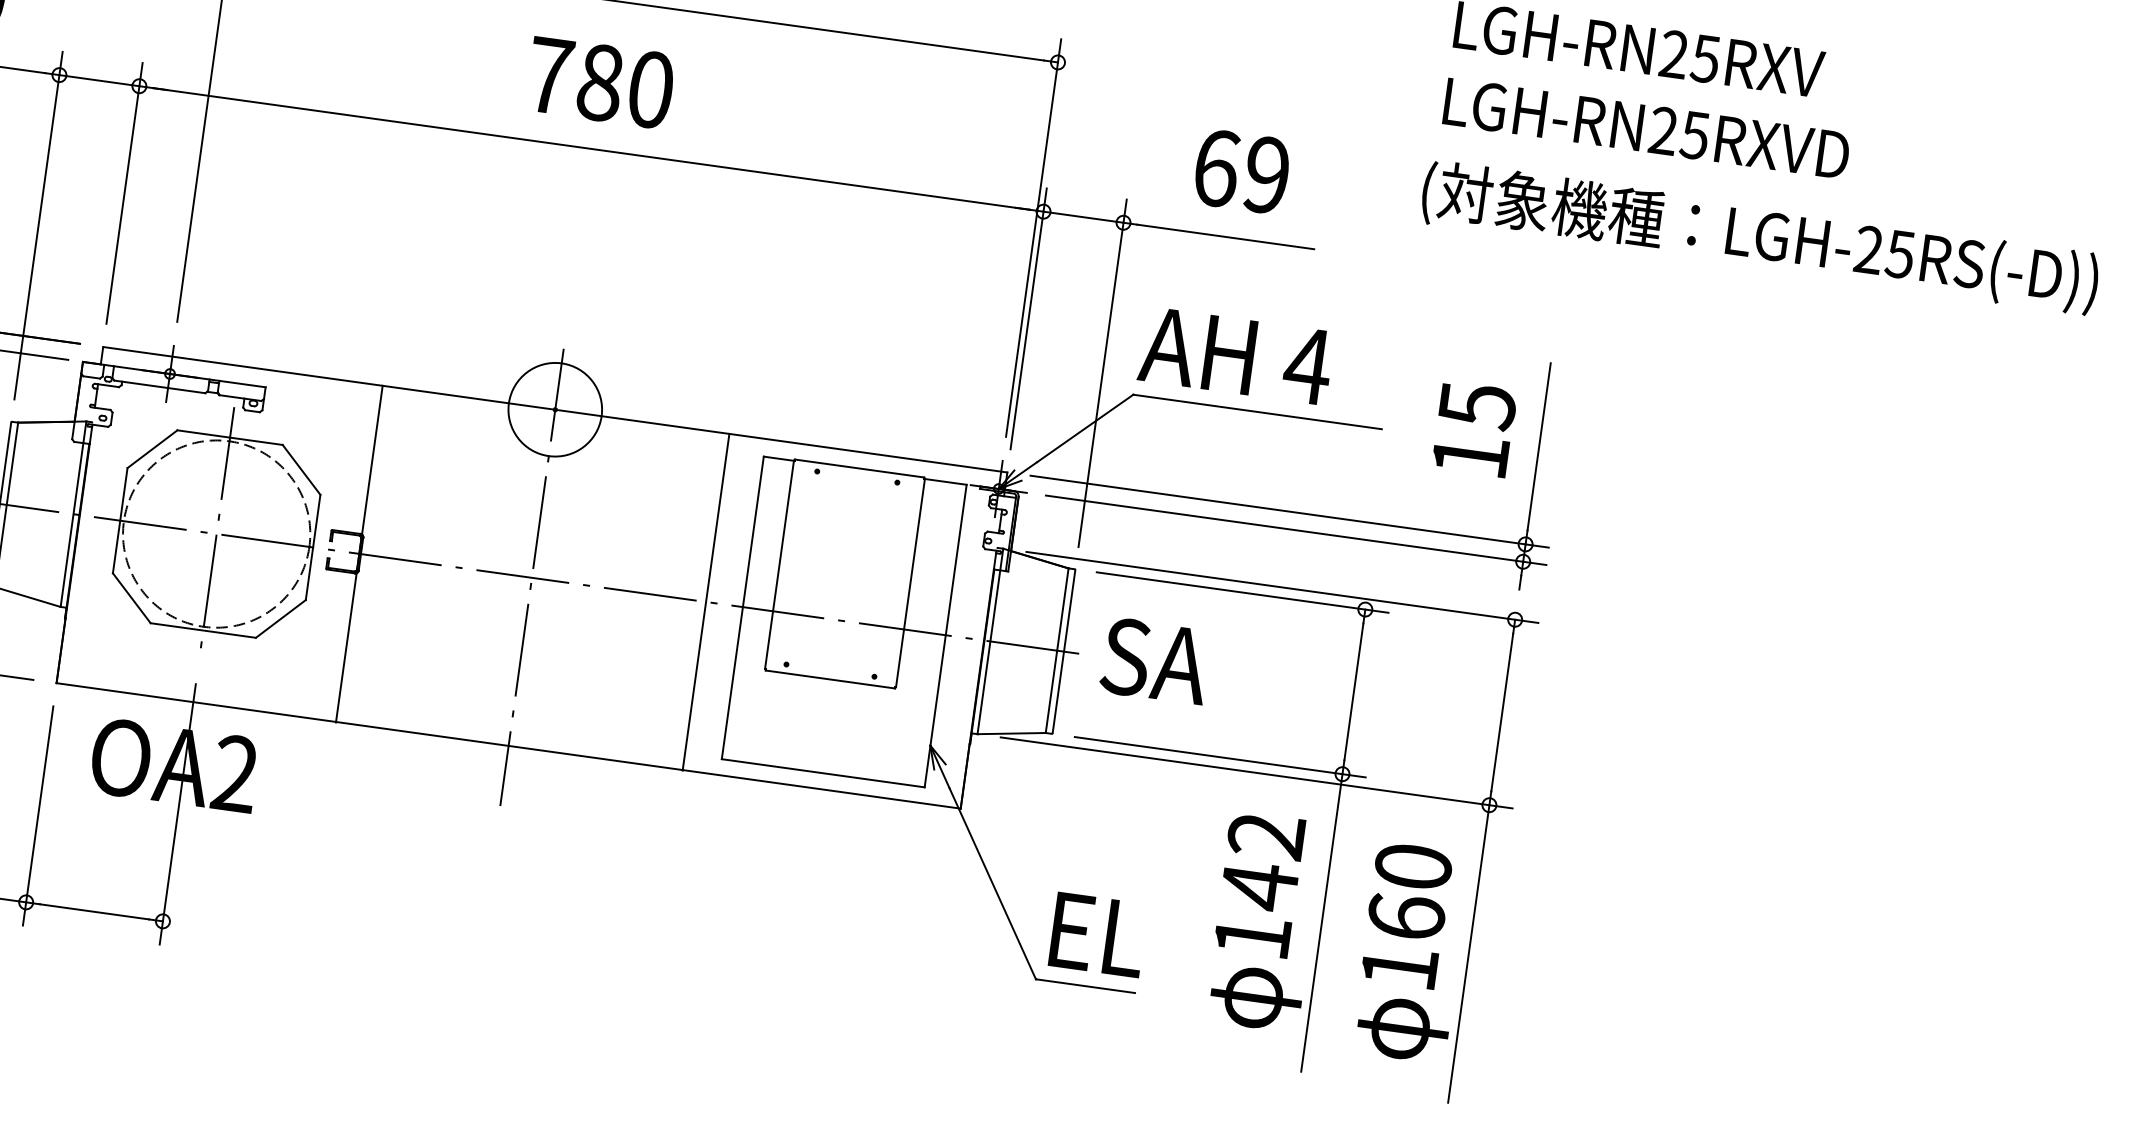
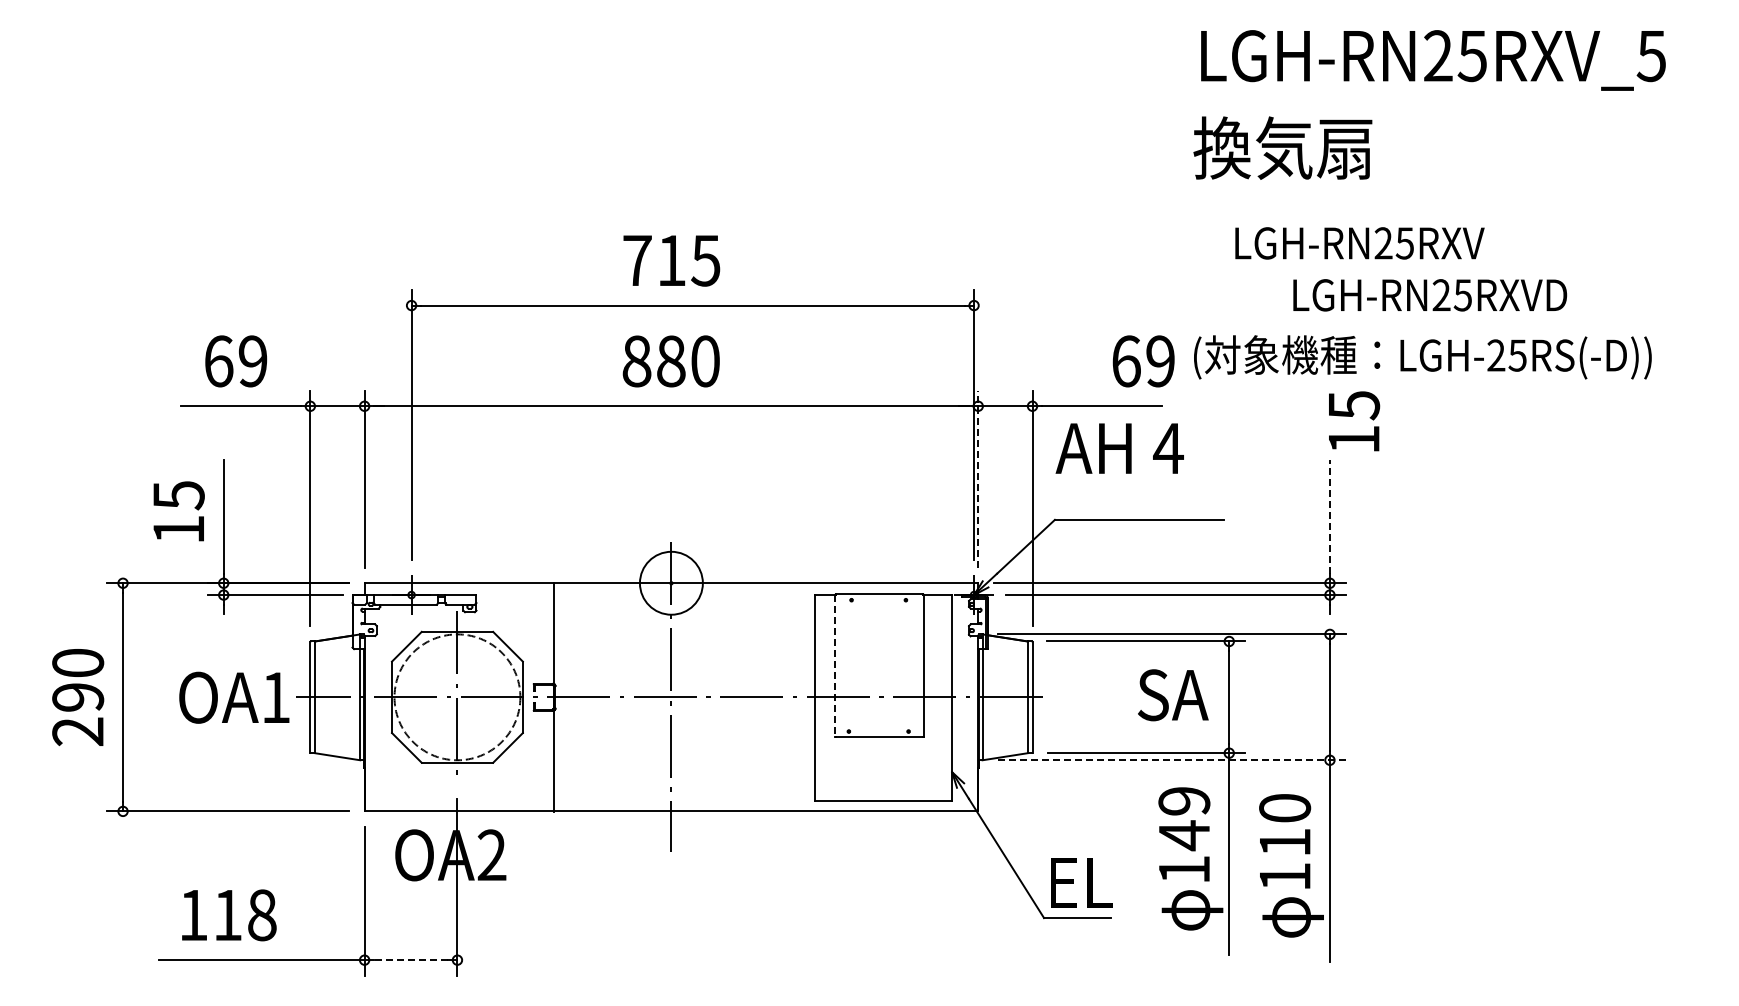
text: (549, 75) -> (636, 361), 780 -> 880
text: (1647, 129) -> (1430, 295), moved
text: (1241, 171) -> (1143, 361), moved
text: (1759, 237) -> (1422, 357), moved
line: (1028, 319) -> (978, 479), solid -> dashed
text: (1235, 355) -> (1119, 448), moved
text: (1474, 429) -> (1354, 421), moved
line: (1538, 447) -> (1329, 517), solid -> dashed
line: (780, 564) -> (835, 665), solid -> dashed
line: (705, 602) -> (789, 697), removed
text: (1155, 661) -> (1173, 695), moved
line: (1255, 773) -> (1171, 760), solid -> dashed
text: (1266, 836) -> (1184, 801), 142 -> 149
line: (95, 912) -> (411, 960), solid -> dashed
text: (1407, 917) -> (1285, 842), 160 -> 110

